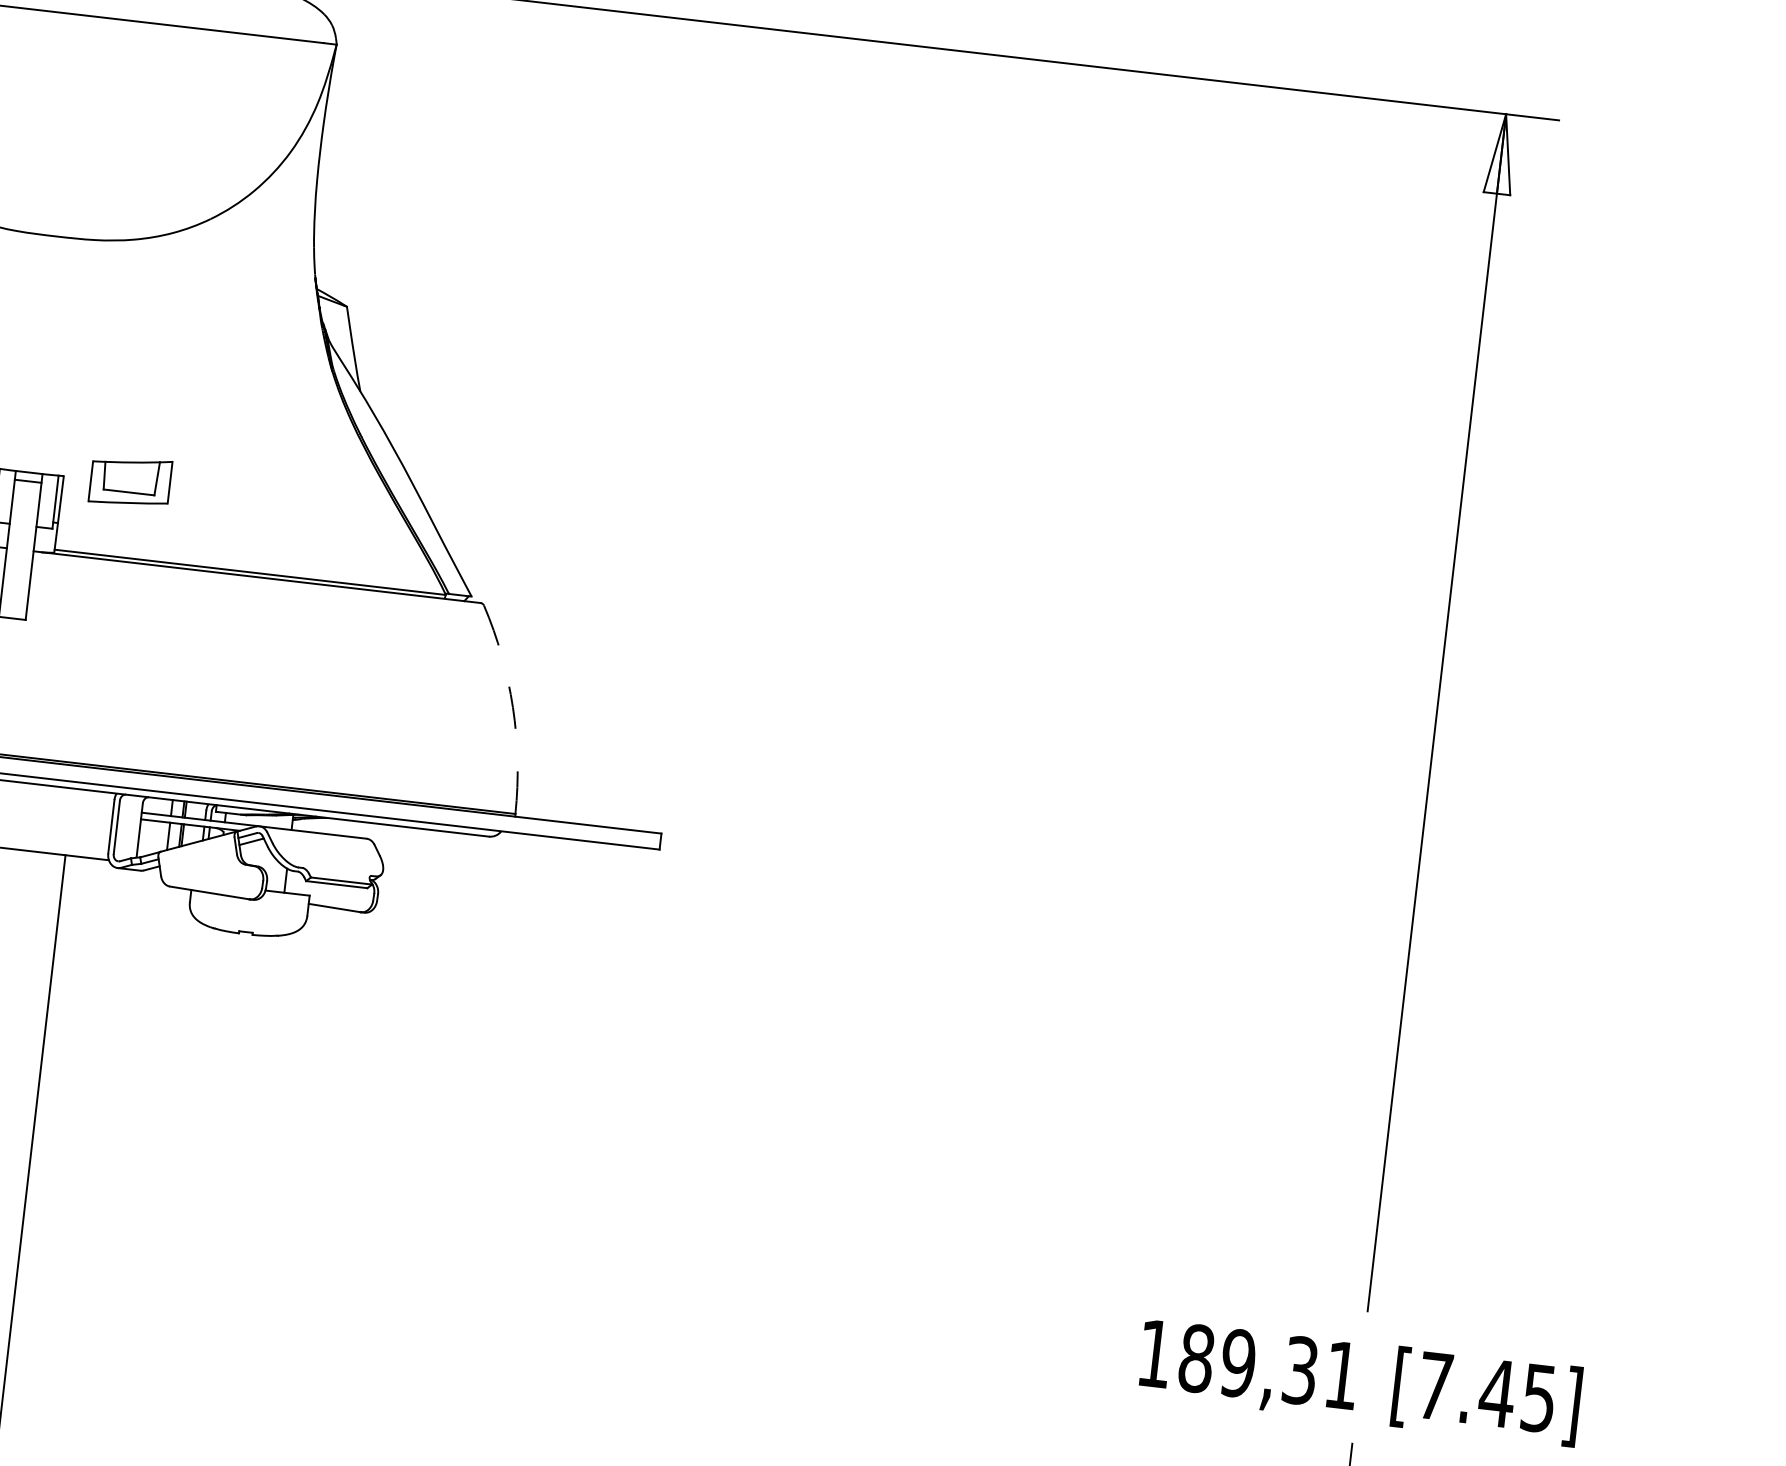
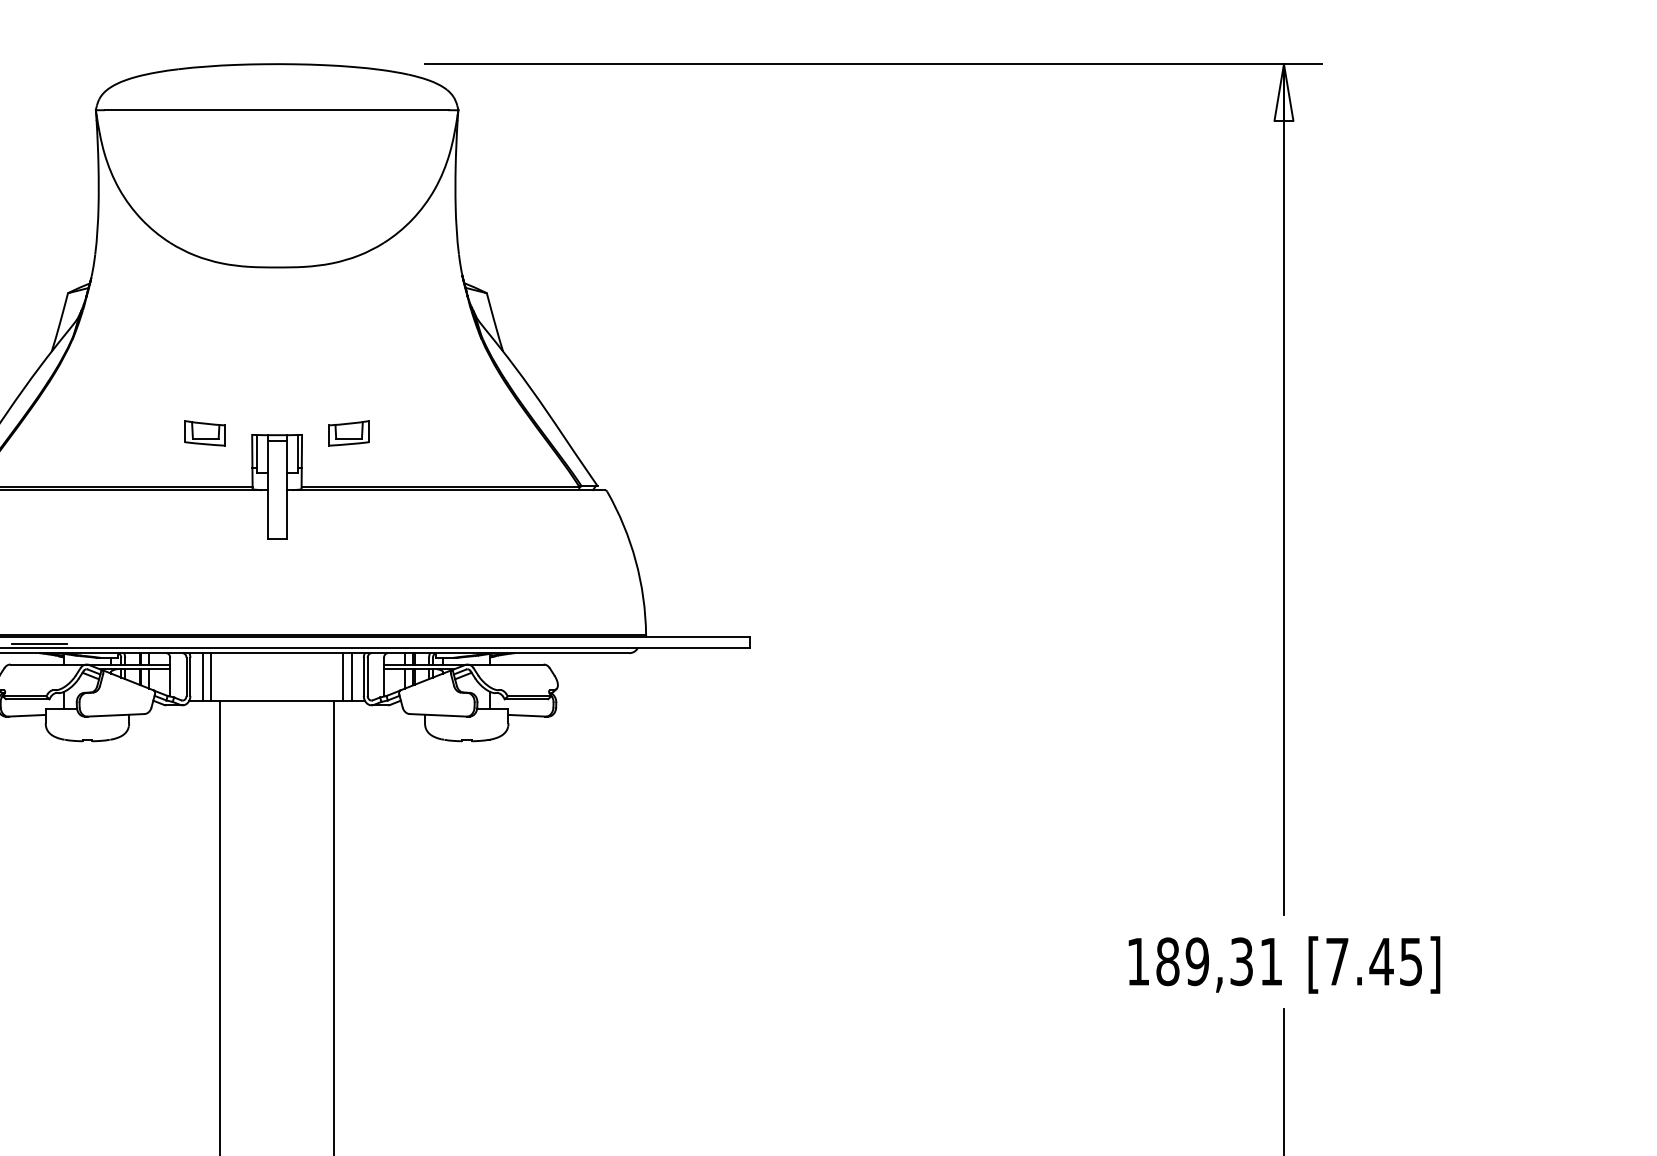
part: (129, 481) -> (348, 433), size x0.71
arc: (512, 707) -> (635, 560), dashed -> solid
line: (82, 822) -> (343, 676), added
line: (94, 824) -> (351, 676), added

